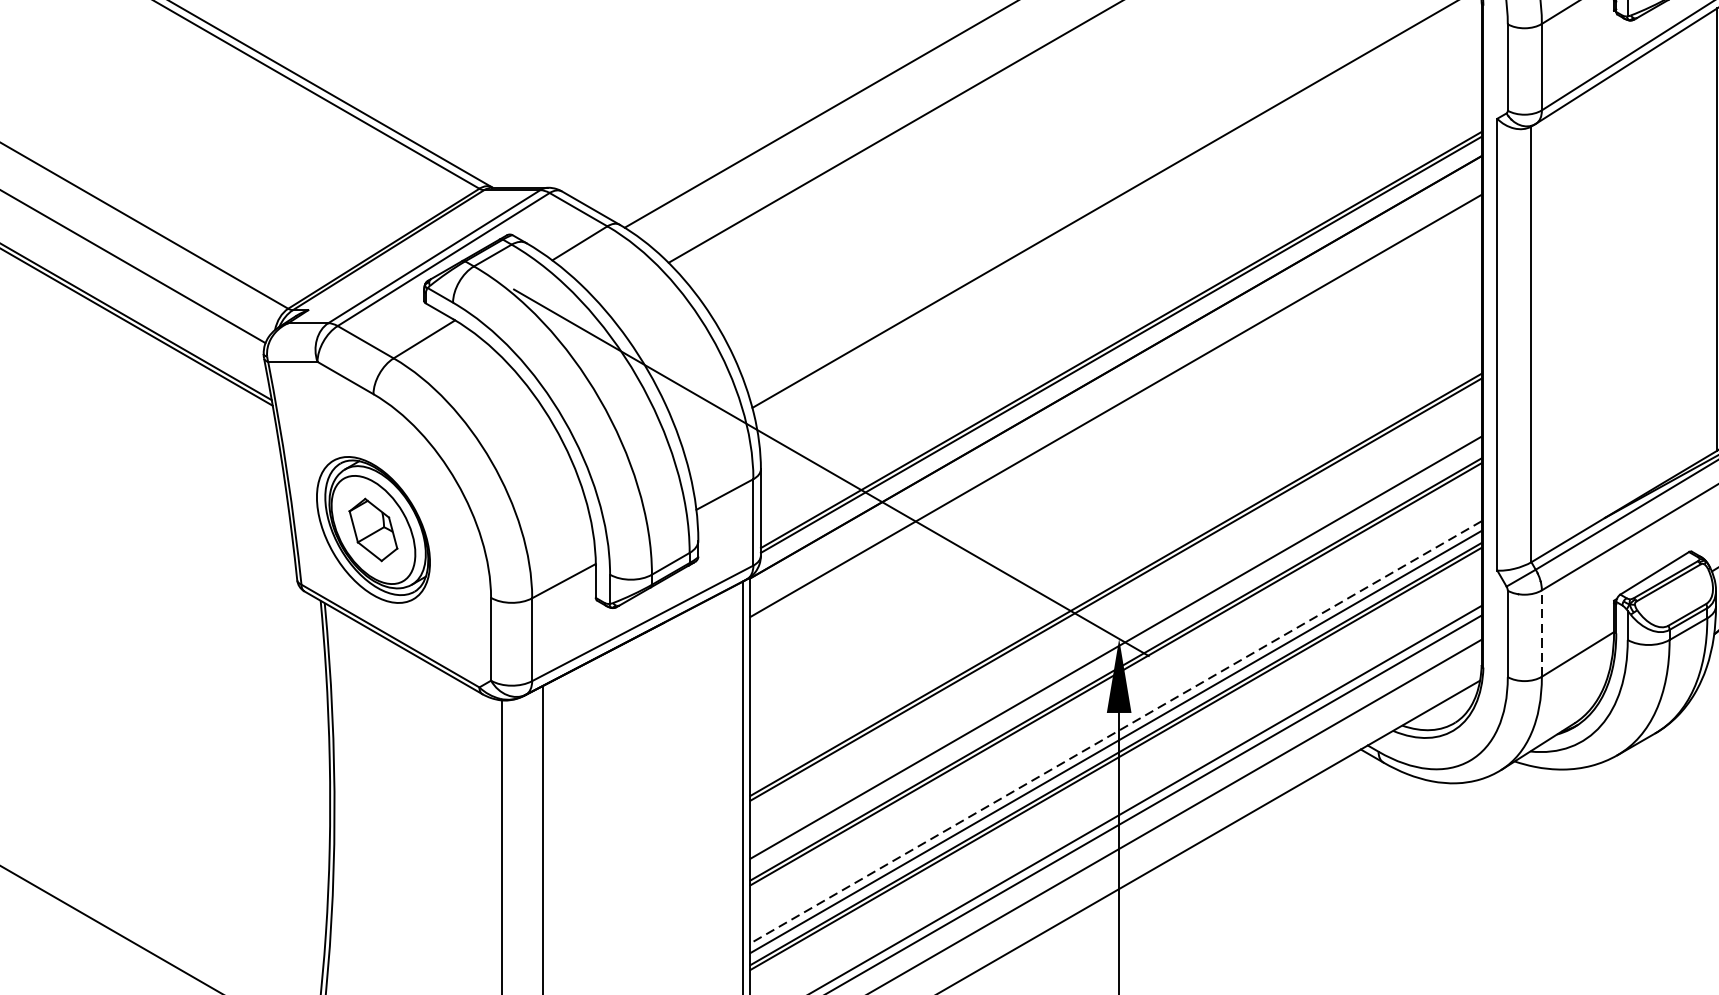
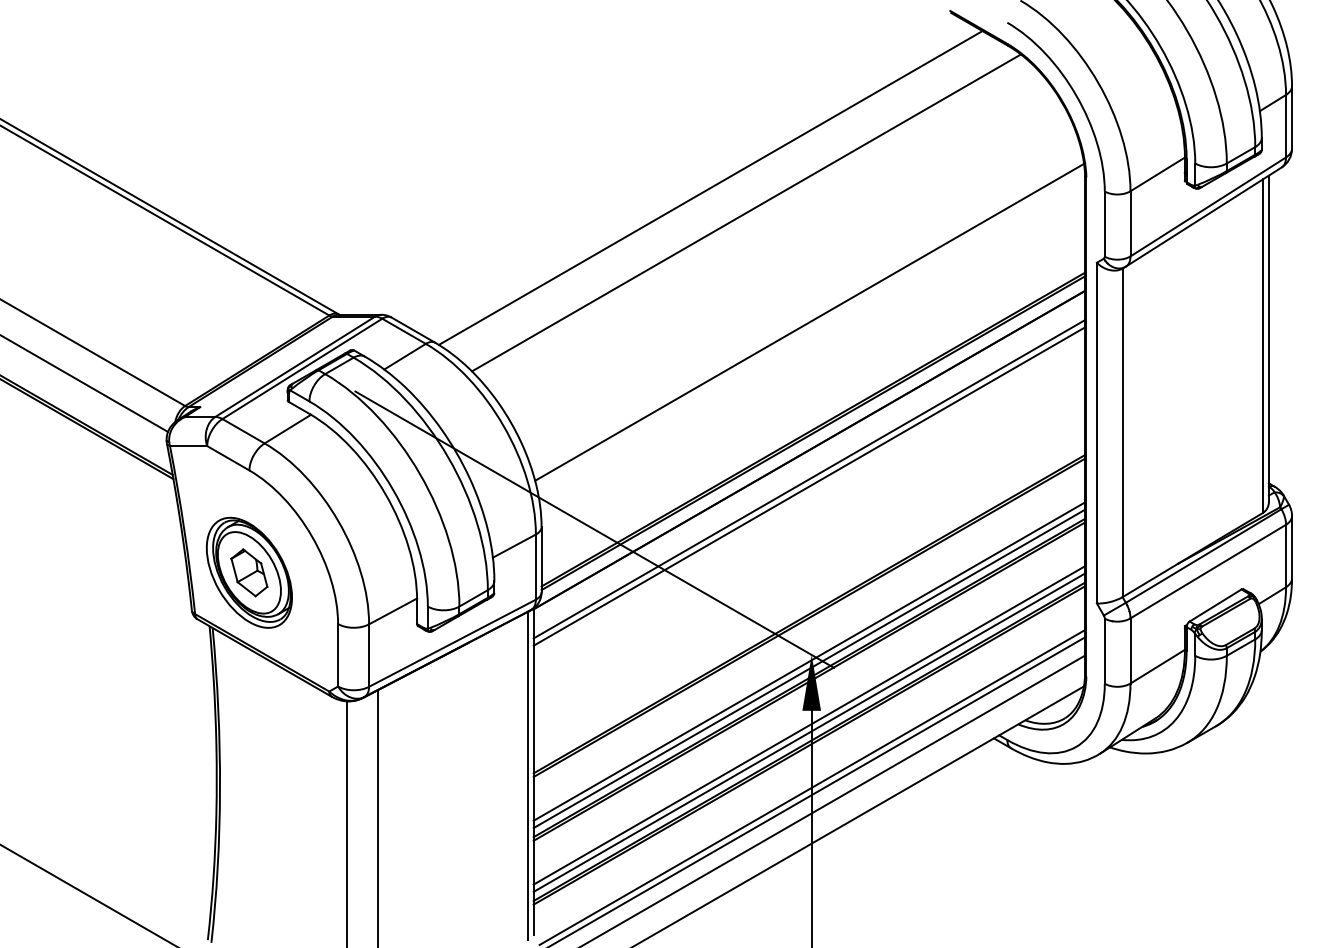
line: (1116, 415) -> (809, 486), added
line: (1541, 632) -> (1130, 650), dashed -> solid
line: (1116, 656) -> (809, 668), added
line: (1114, 732) -> (808, 725), dashed -> solid

